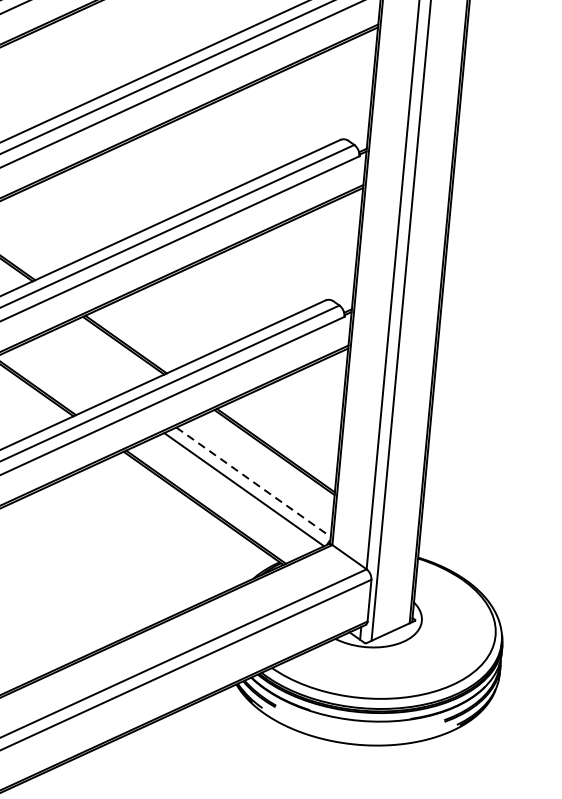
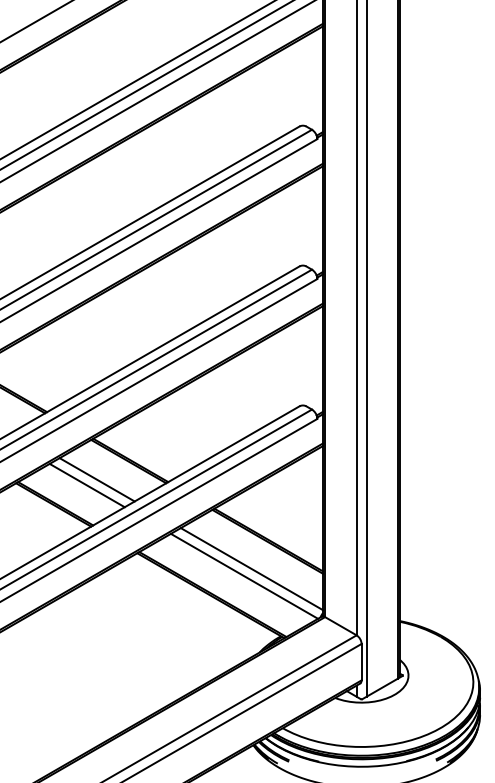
line: (84, 362) -> (96, 479), added
line: (72, 368) -> (86, 485), added
line: (254, 482) -> (252, 569), dashed -> solid

